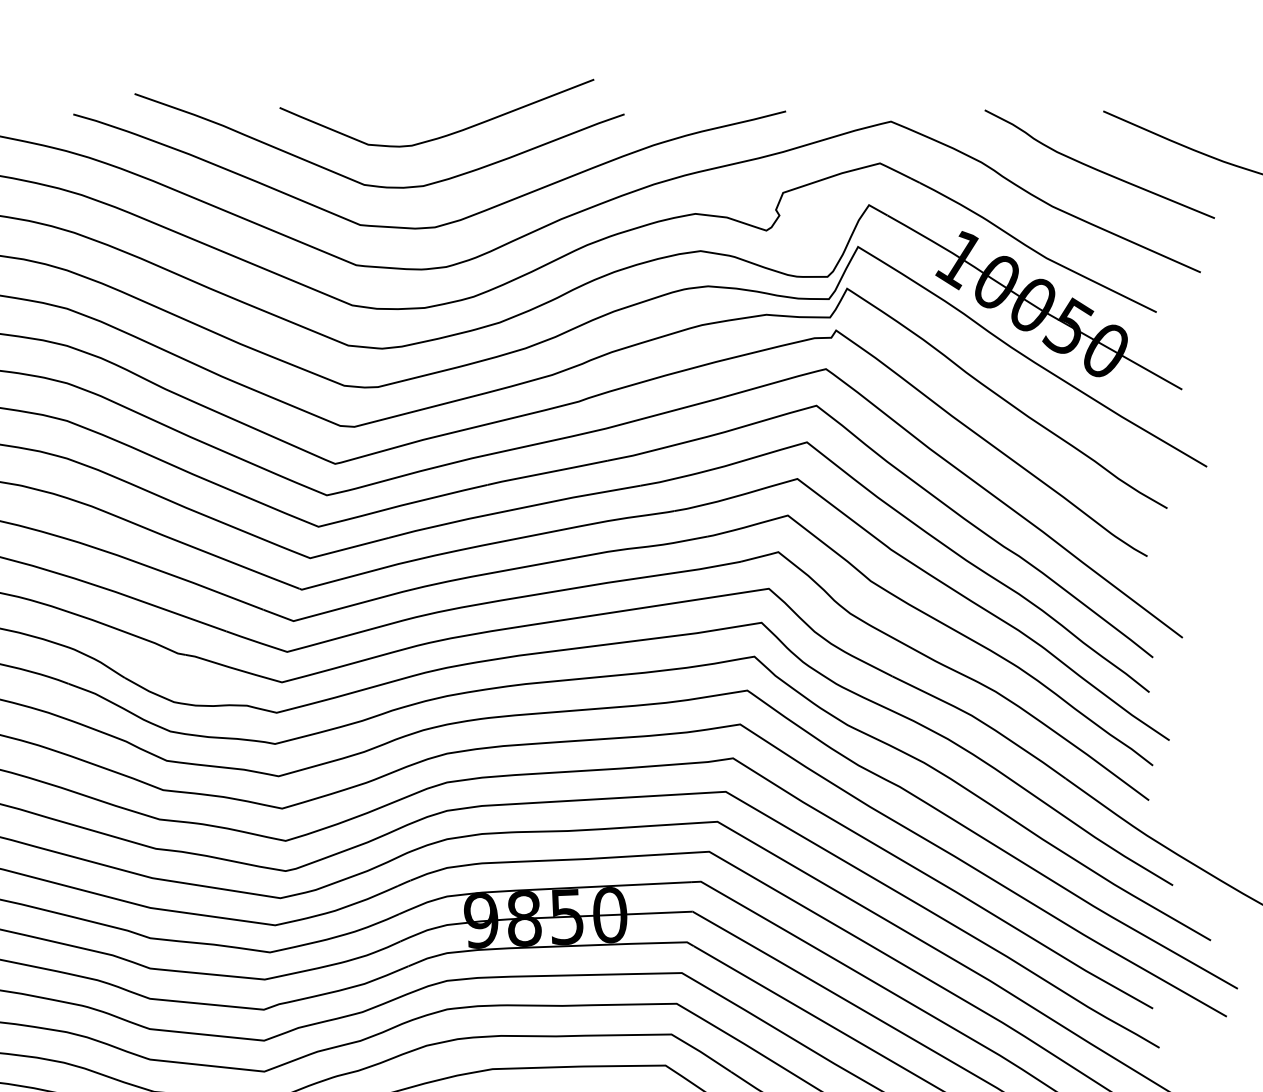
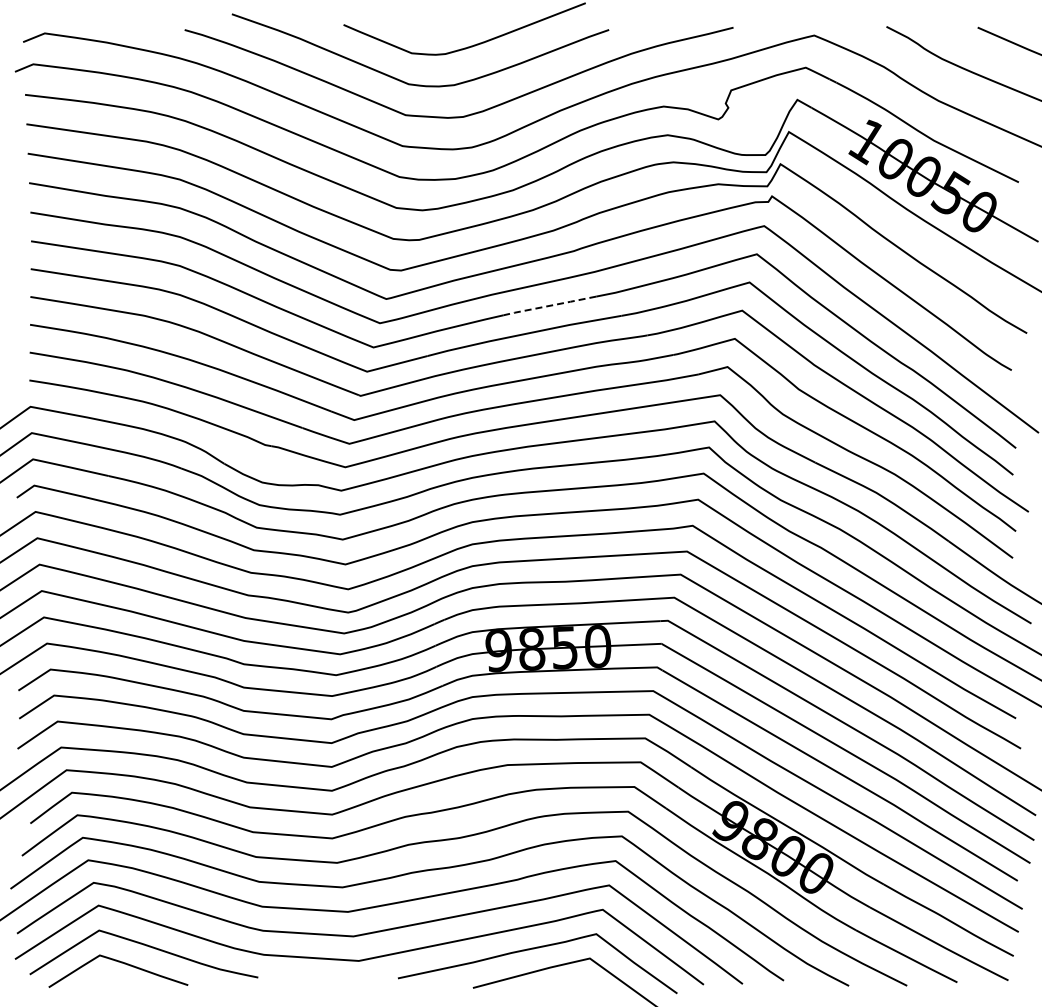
line: (547, 472) -> (549, 305), solid -> dashed

